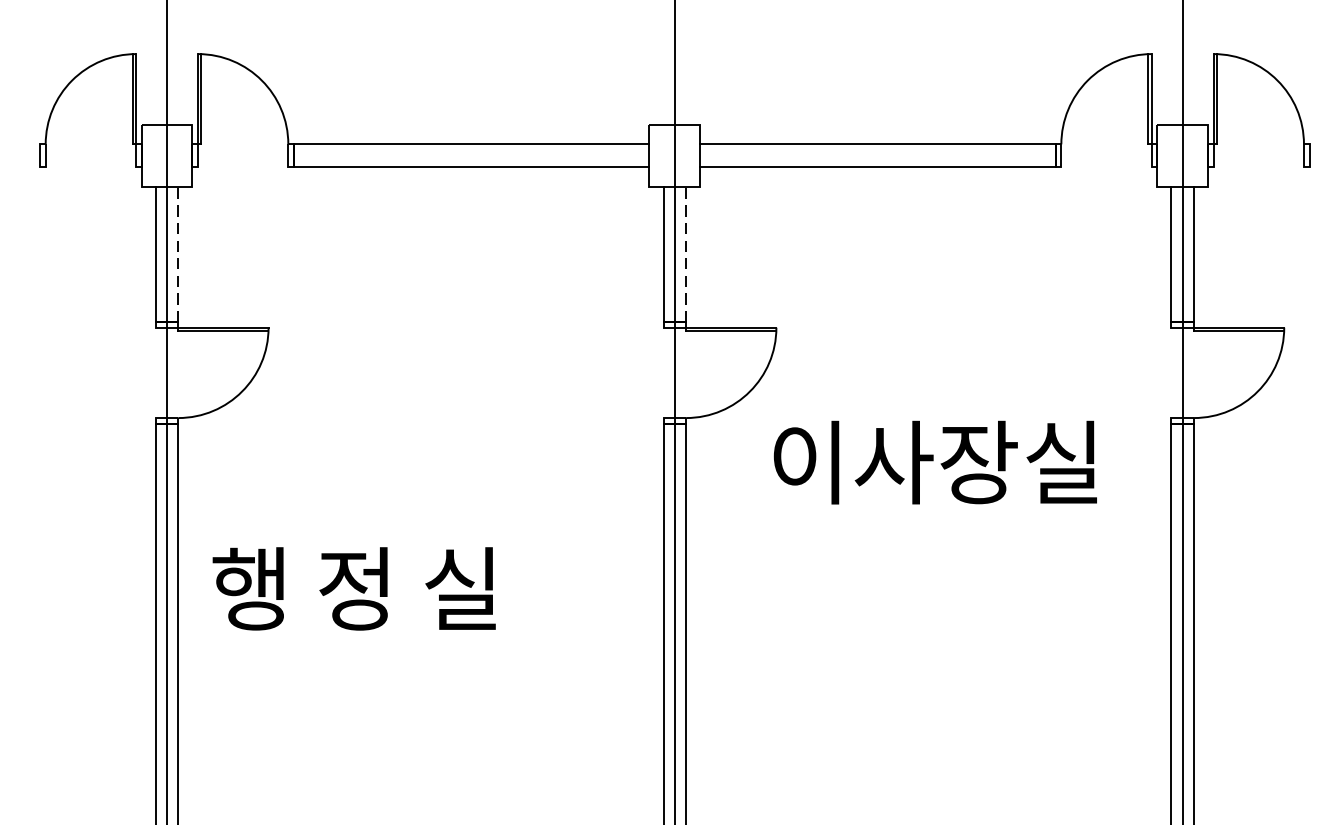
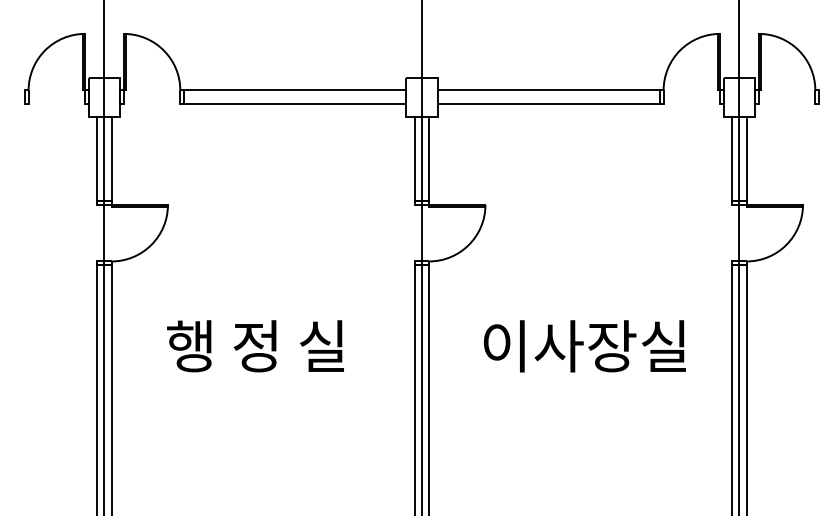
line: (178, 253) -> (111, 158), dashed -> solid
line: (686, 253) -> (429, 158), dashed -> solid
text: (934, 462) -> (584, 346), moved
text: (354, 589) -> (255, 346), moved

